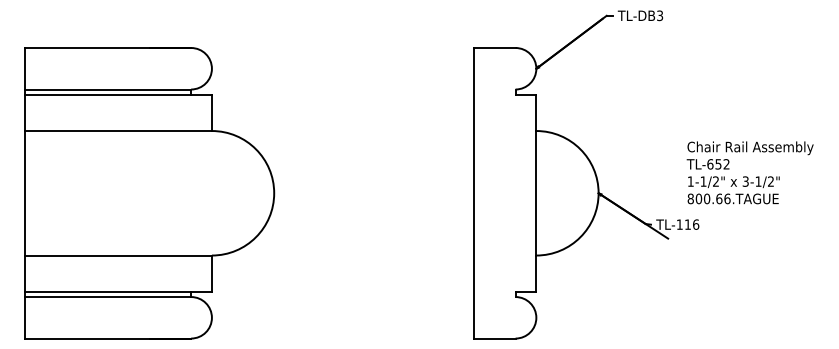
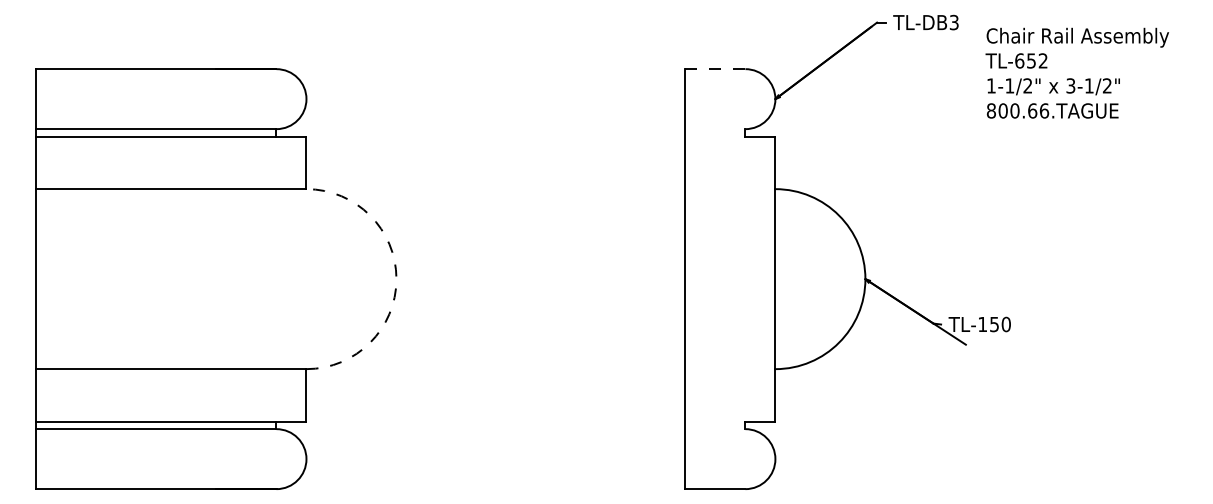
line: (494, 48) -> (714, 69), solid -> dashed
text: (749, 172) -> (1076, 72), moved
arc: (274, 193) -> (396, 279), solid -> dashed
text: (692, 224) -> (1001, 324), TL-116 -> TL-150

